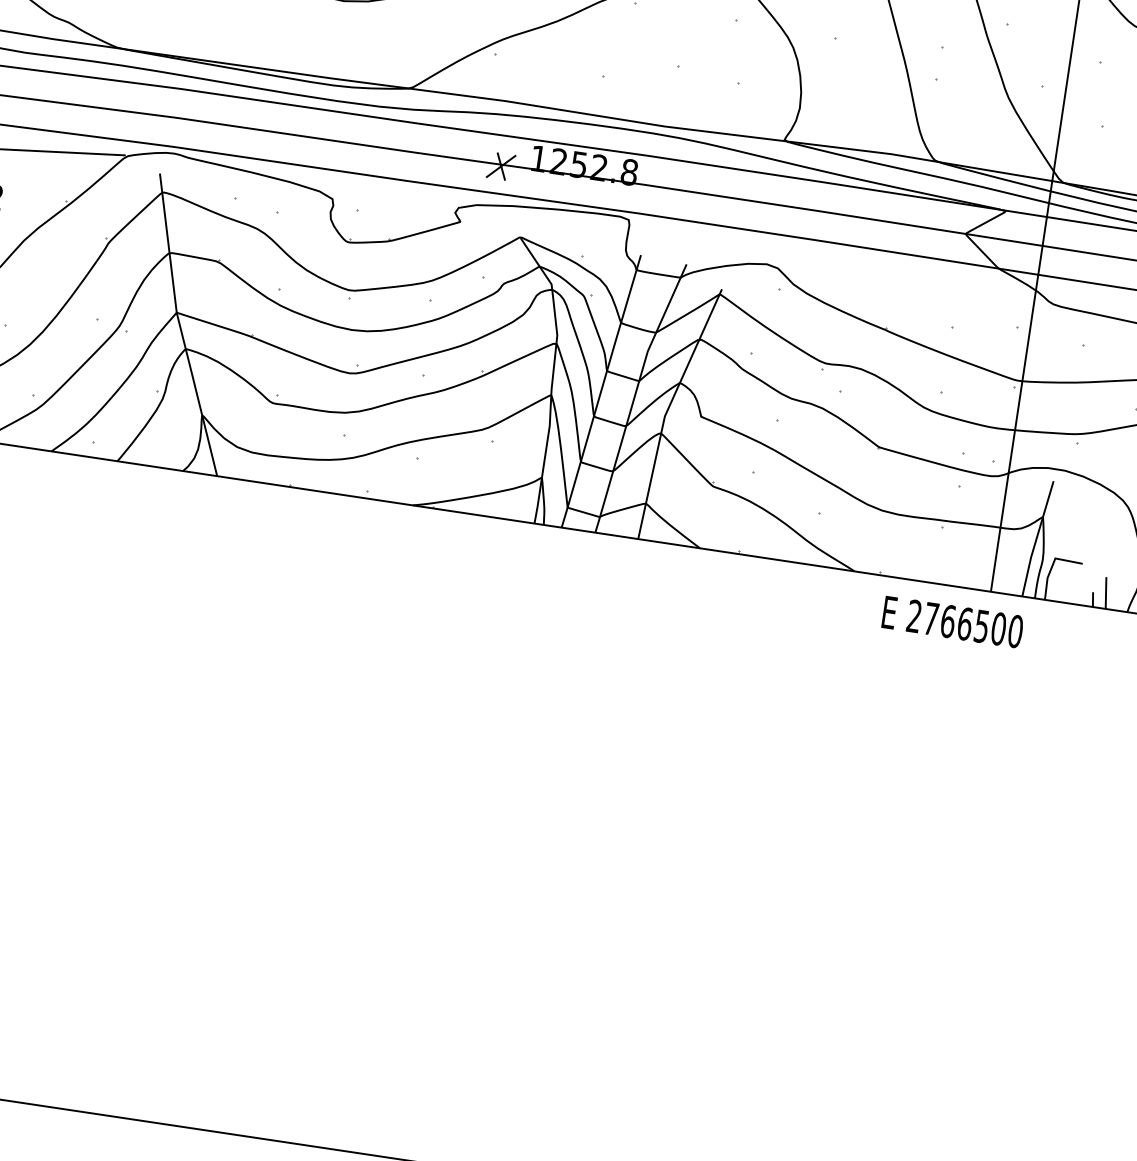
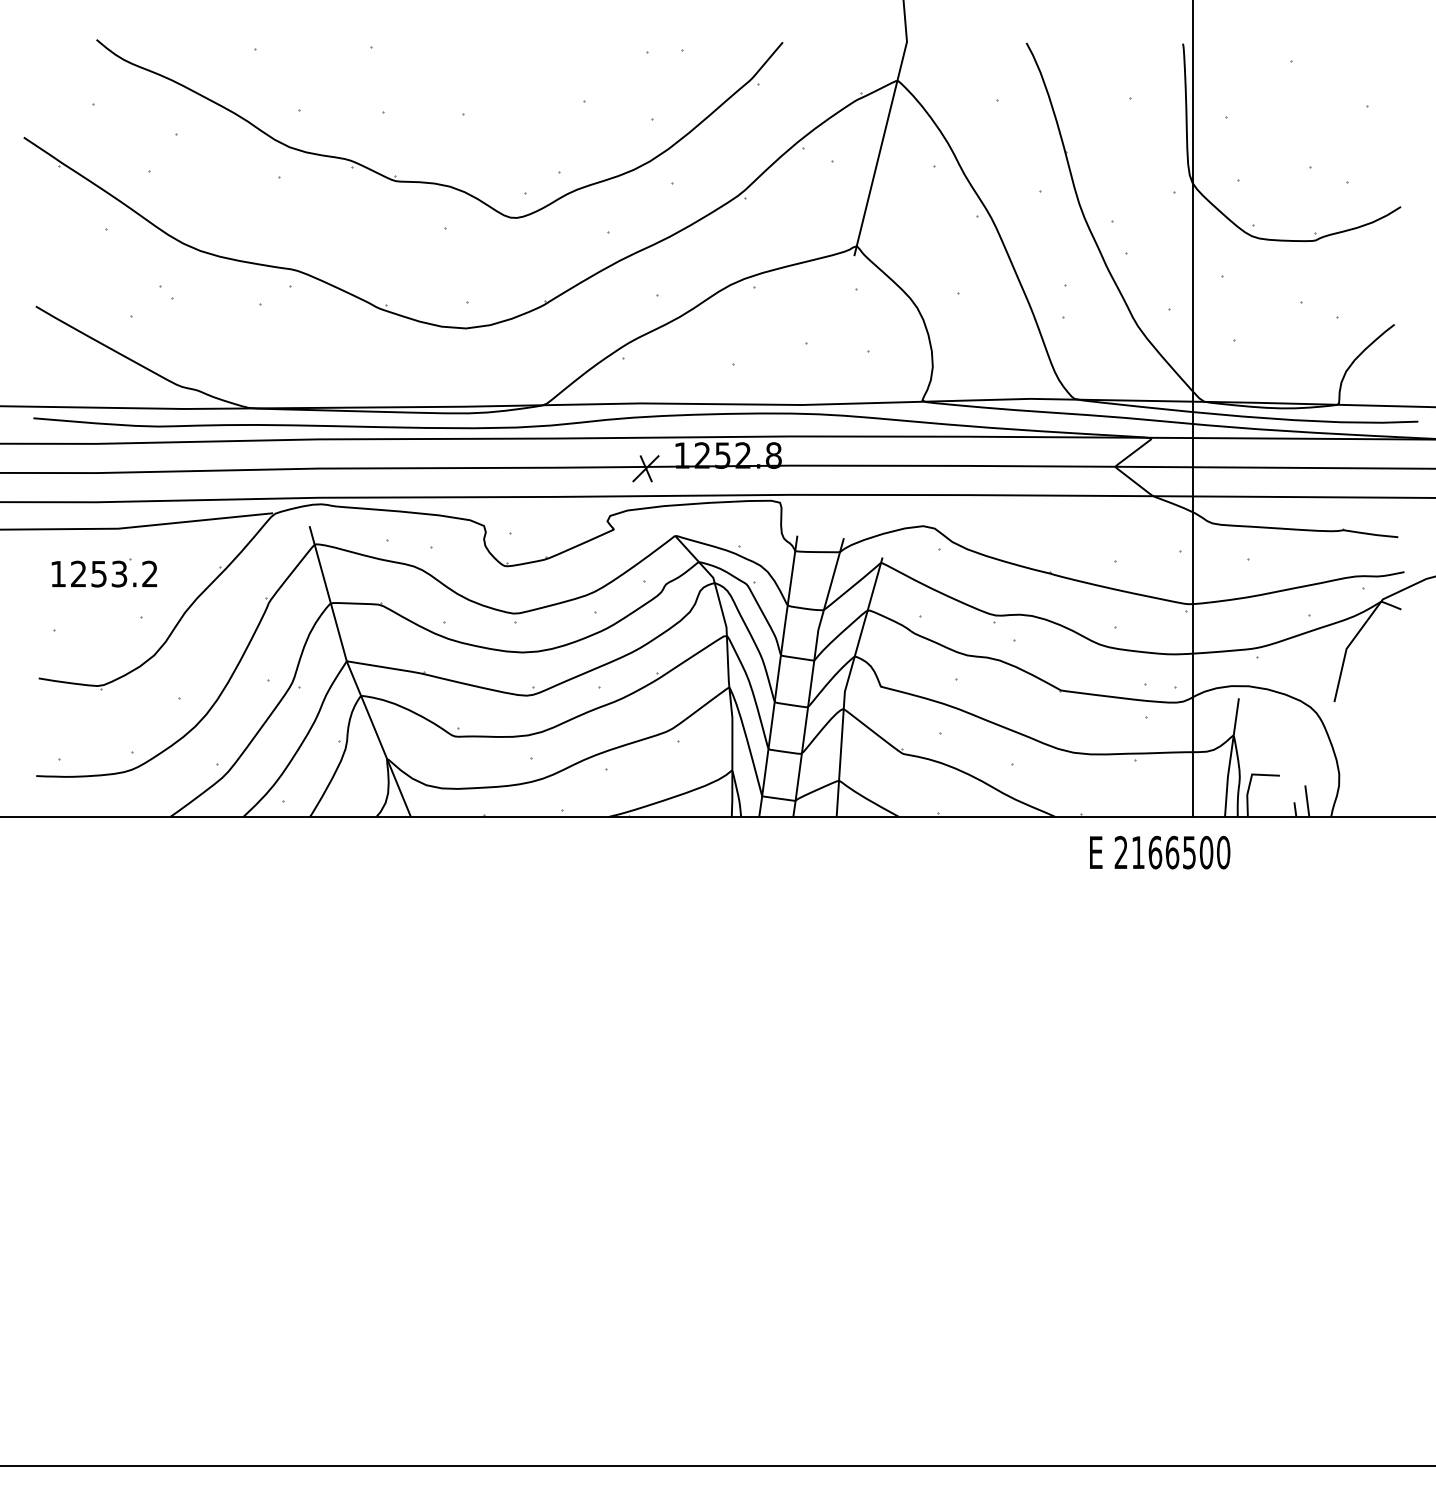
text: (931, 618) -> (1138, 852), 2766500 -> 2166500

